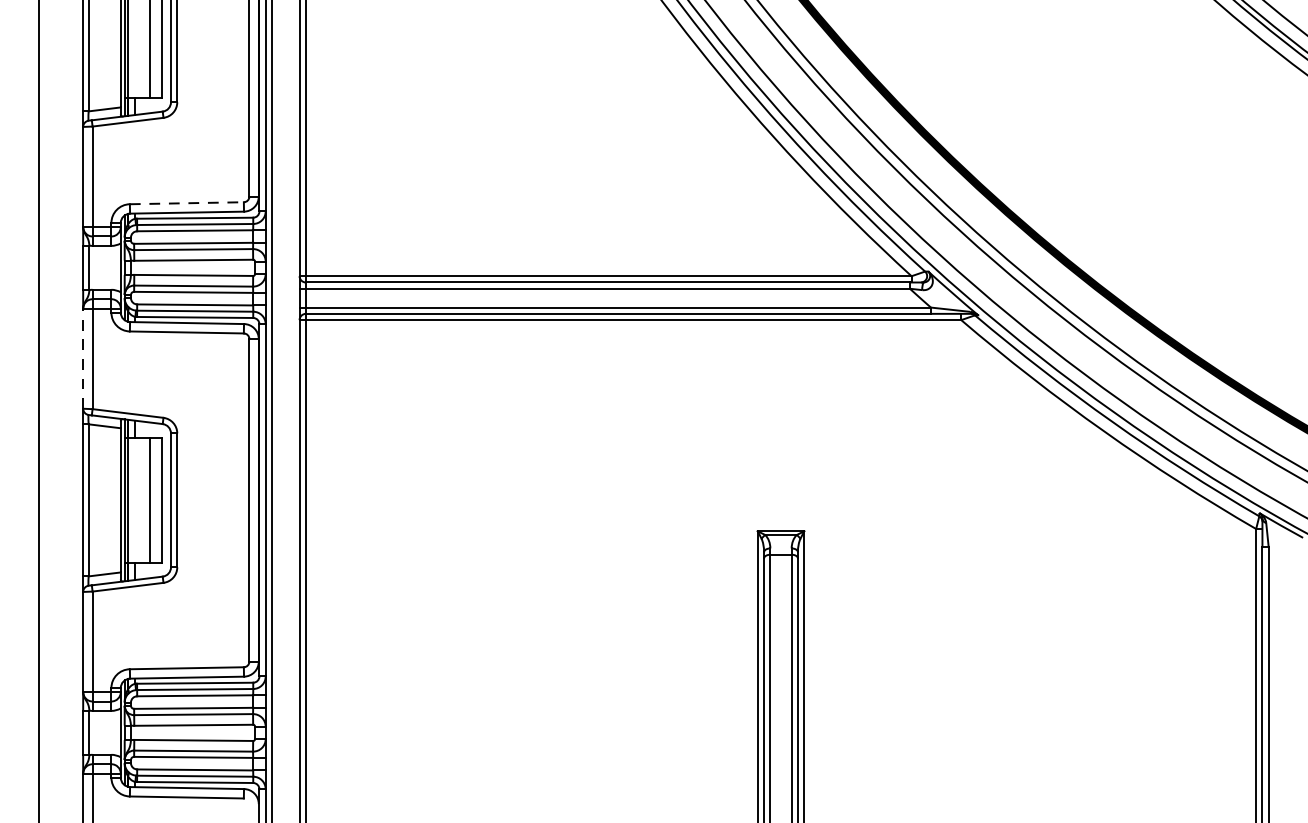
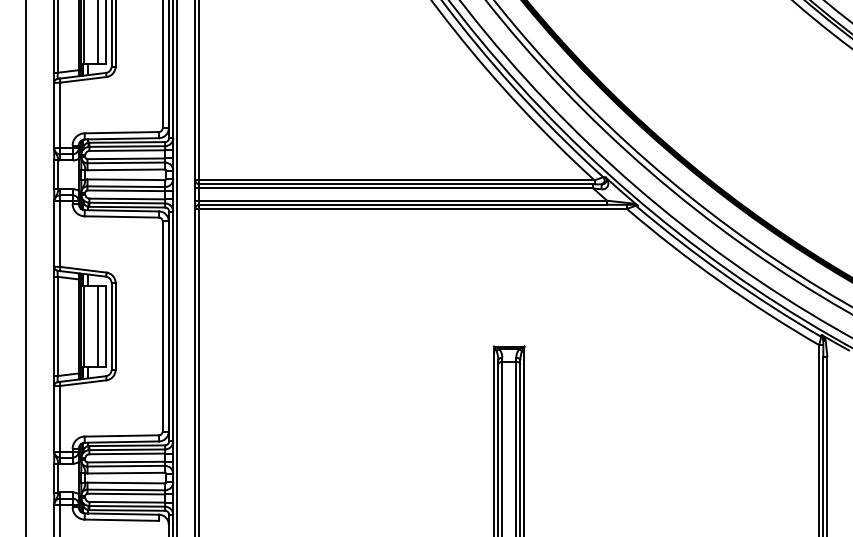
line: (187, 202) -> (122, 132), dashed -> solid
line: (83, 359) -> (54, 234), dashed -> solid

